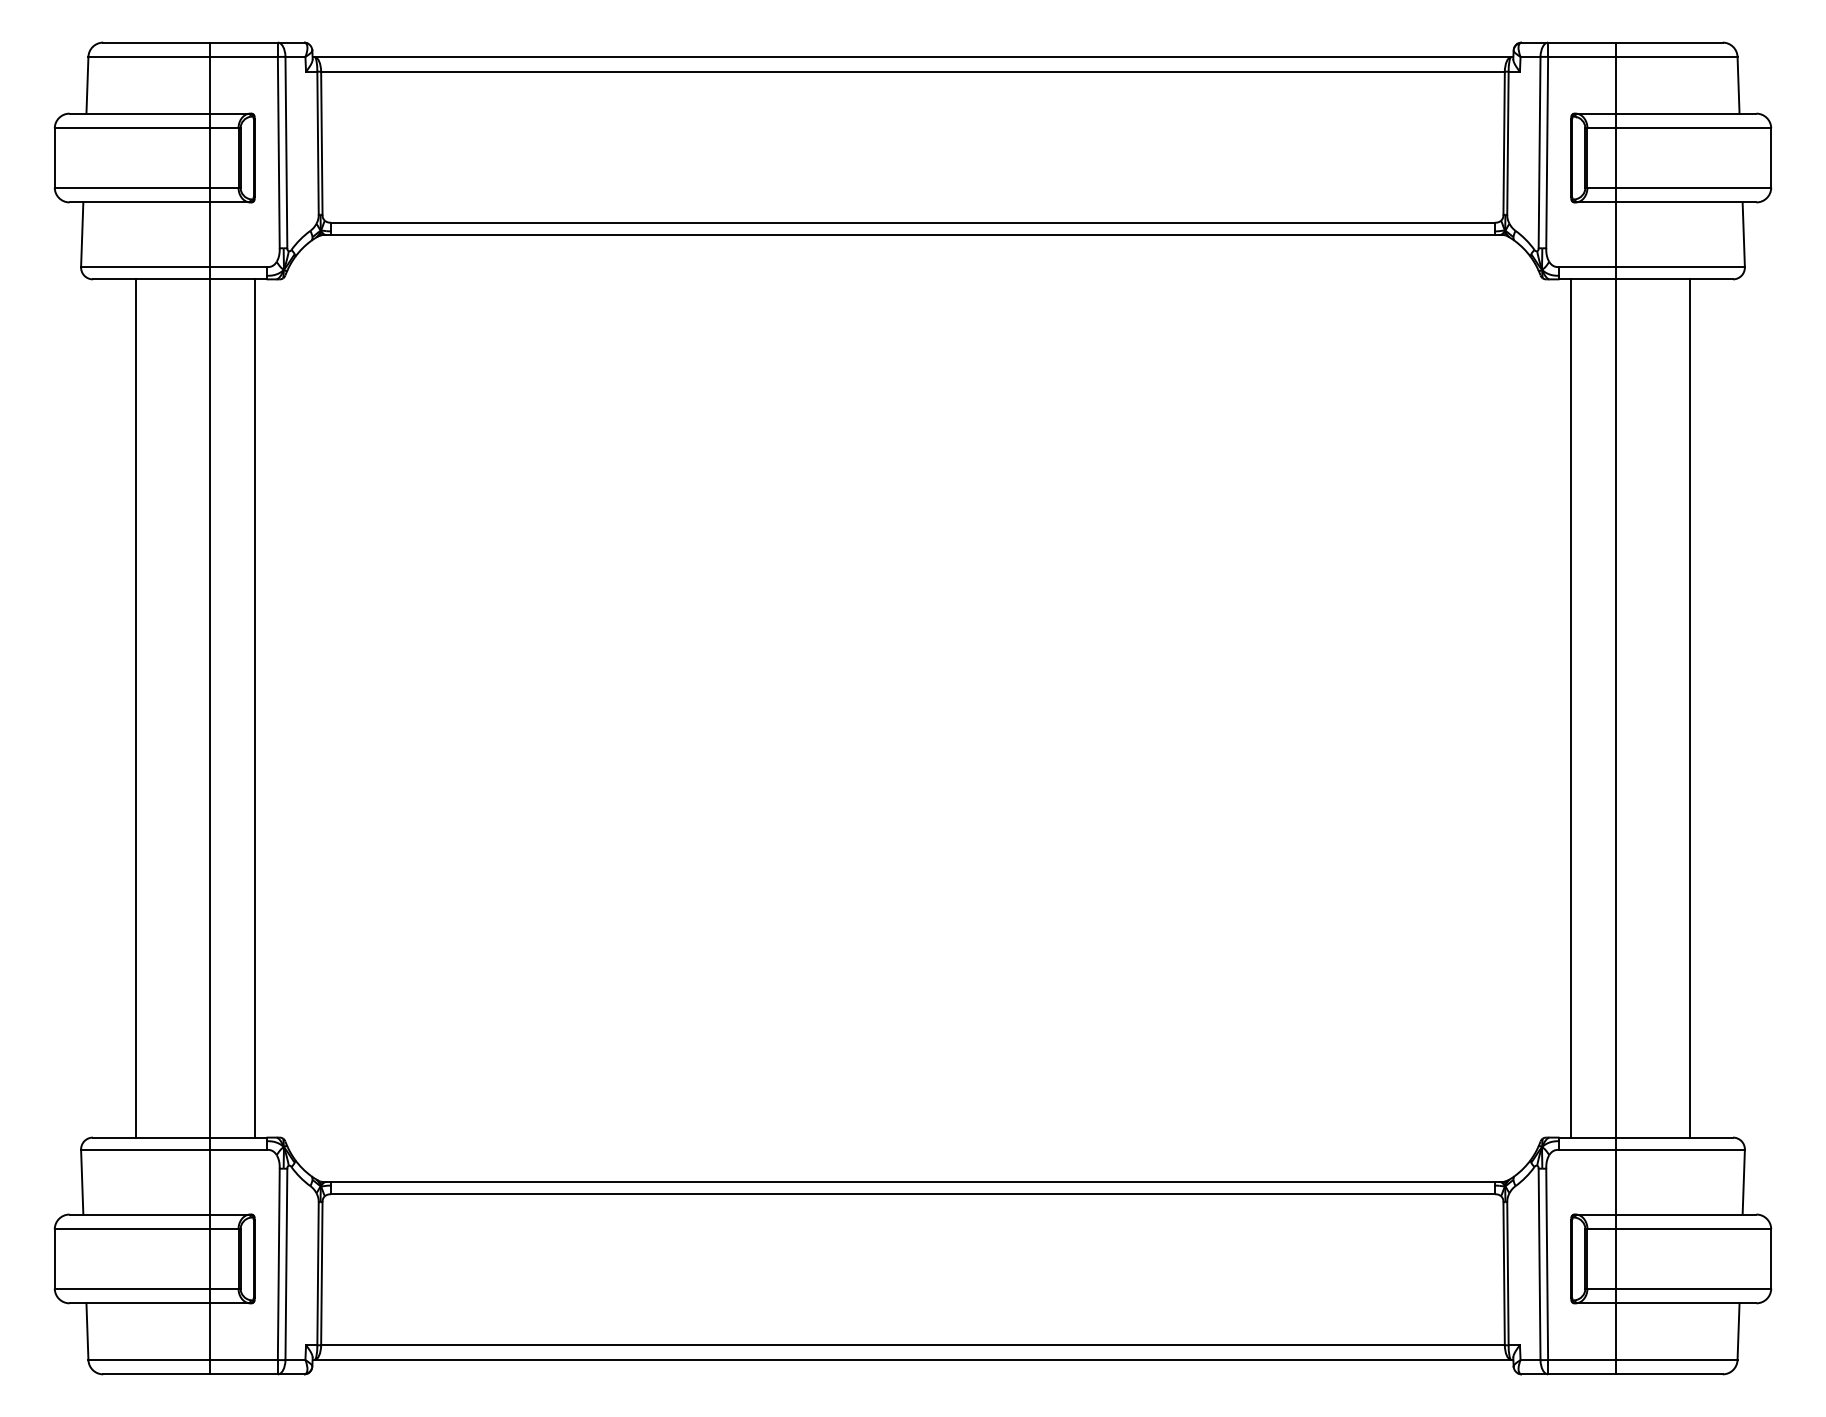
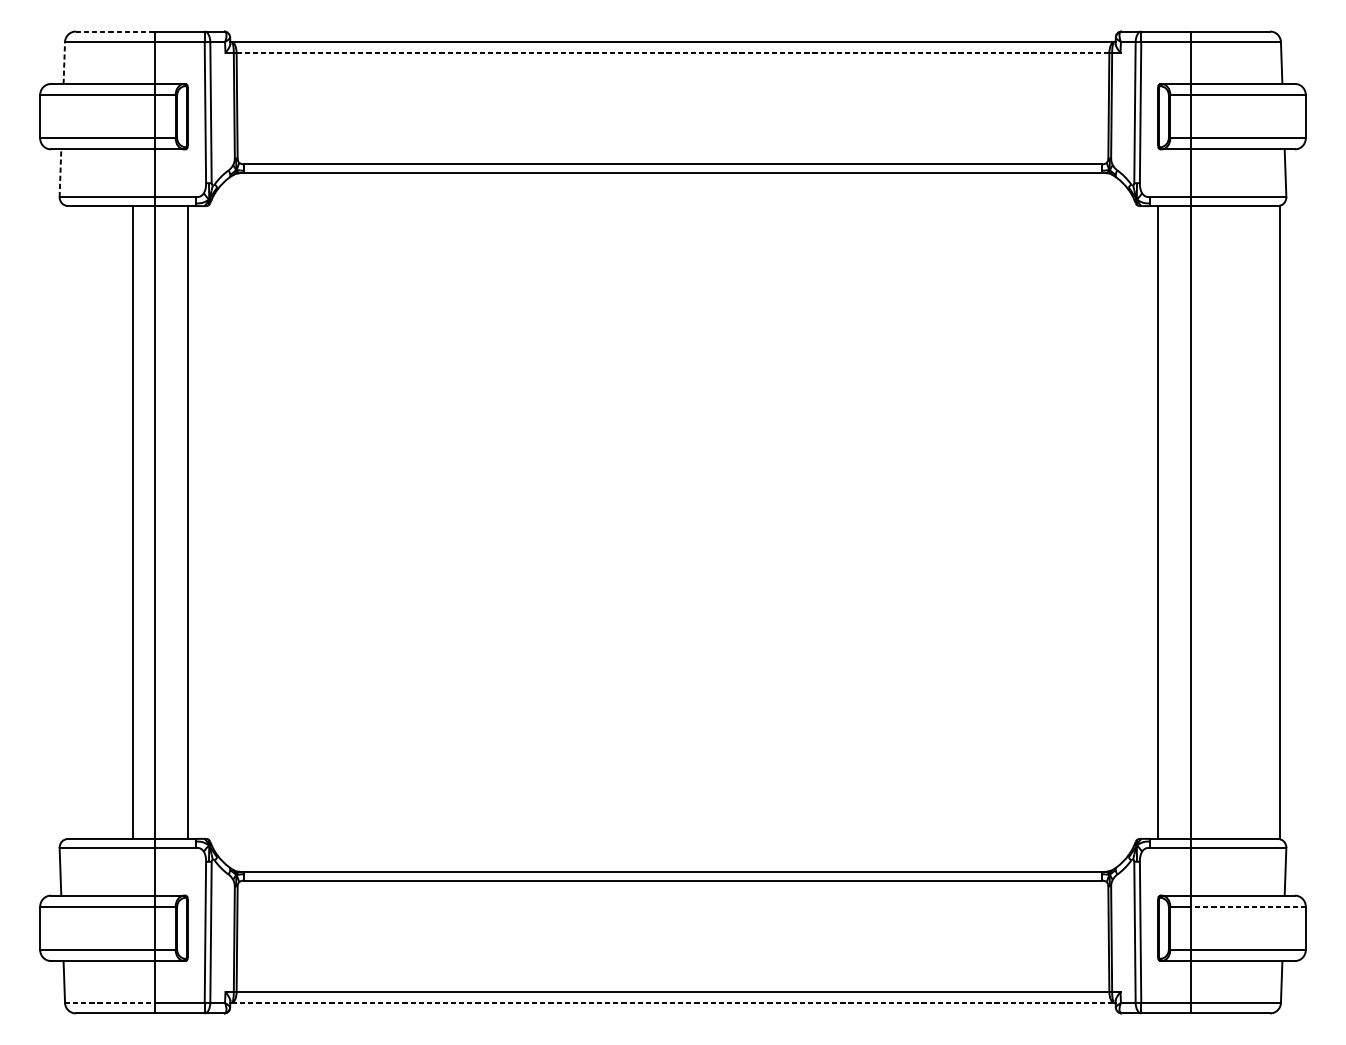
line: (157, 42) -> (115, 31), solid -> dashed
line: (912, 71) -> (672, 52), solid -> dashed
line: (87, 84) -> (64, 62), solid -> dashed
line: (82, 234) -> (60, 173), solid -> dashed
line: (136, 708) -> (133, 522), moved
line: (1689, 708) -> (1279, 522), moved
line: (1693, 1229) -> (1248, 906), solid -> dashed
line: (913, 1359) -> (673, 1002), solid -> dashed
line: (149, 1360) -> (110, 1003), solid -> dashed

